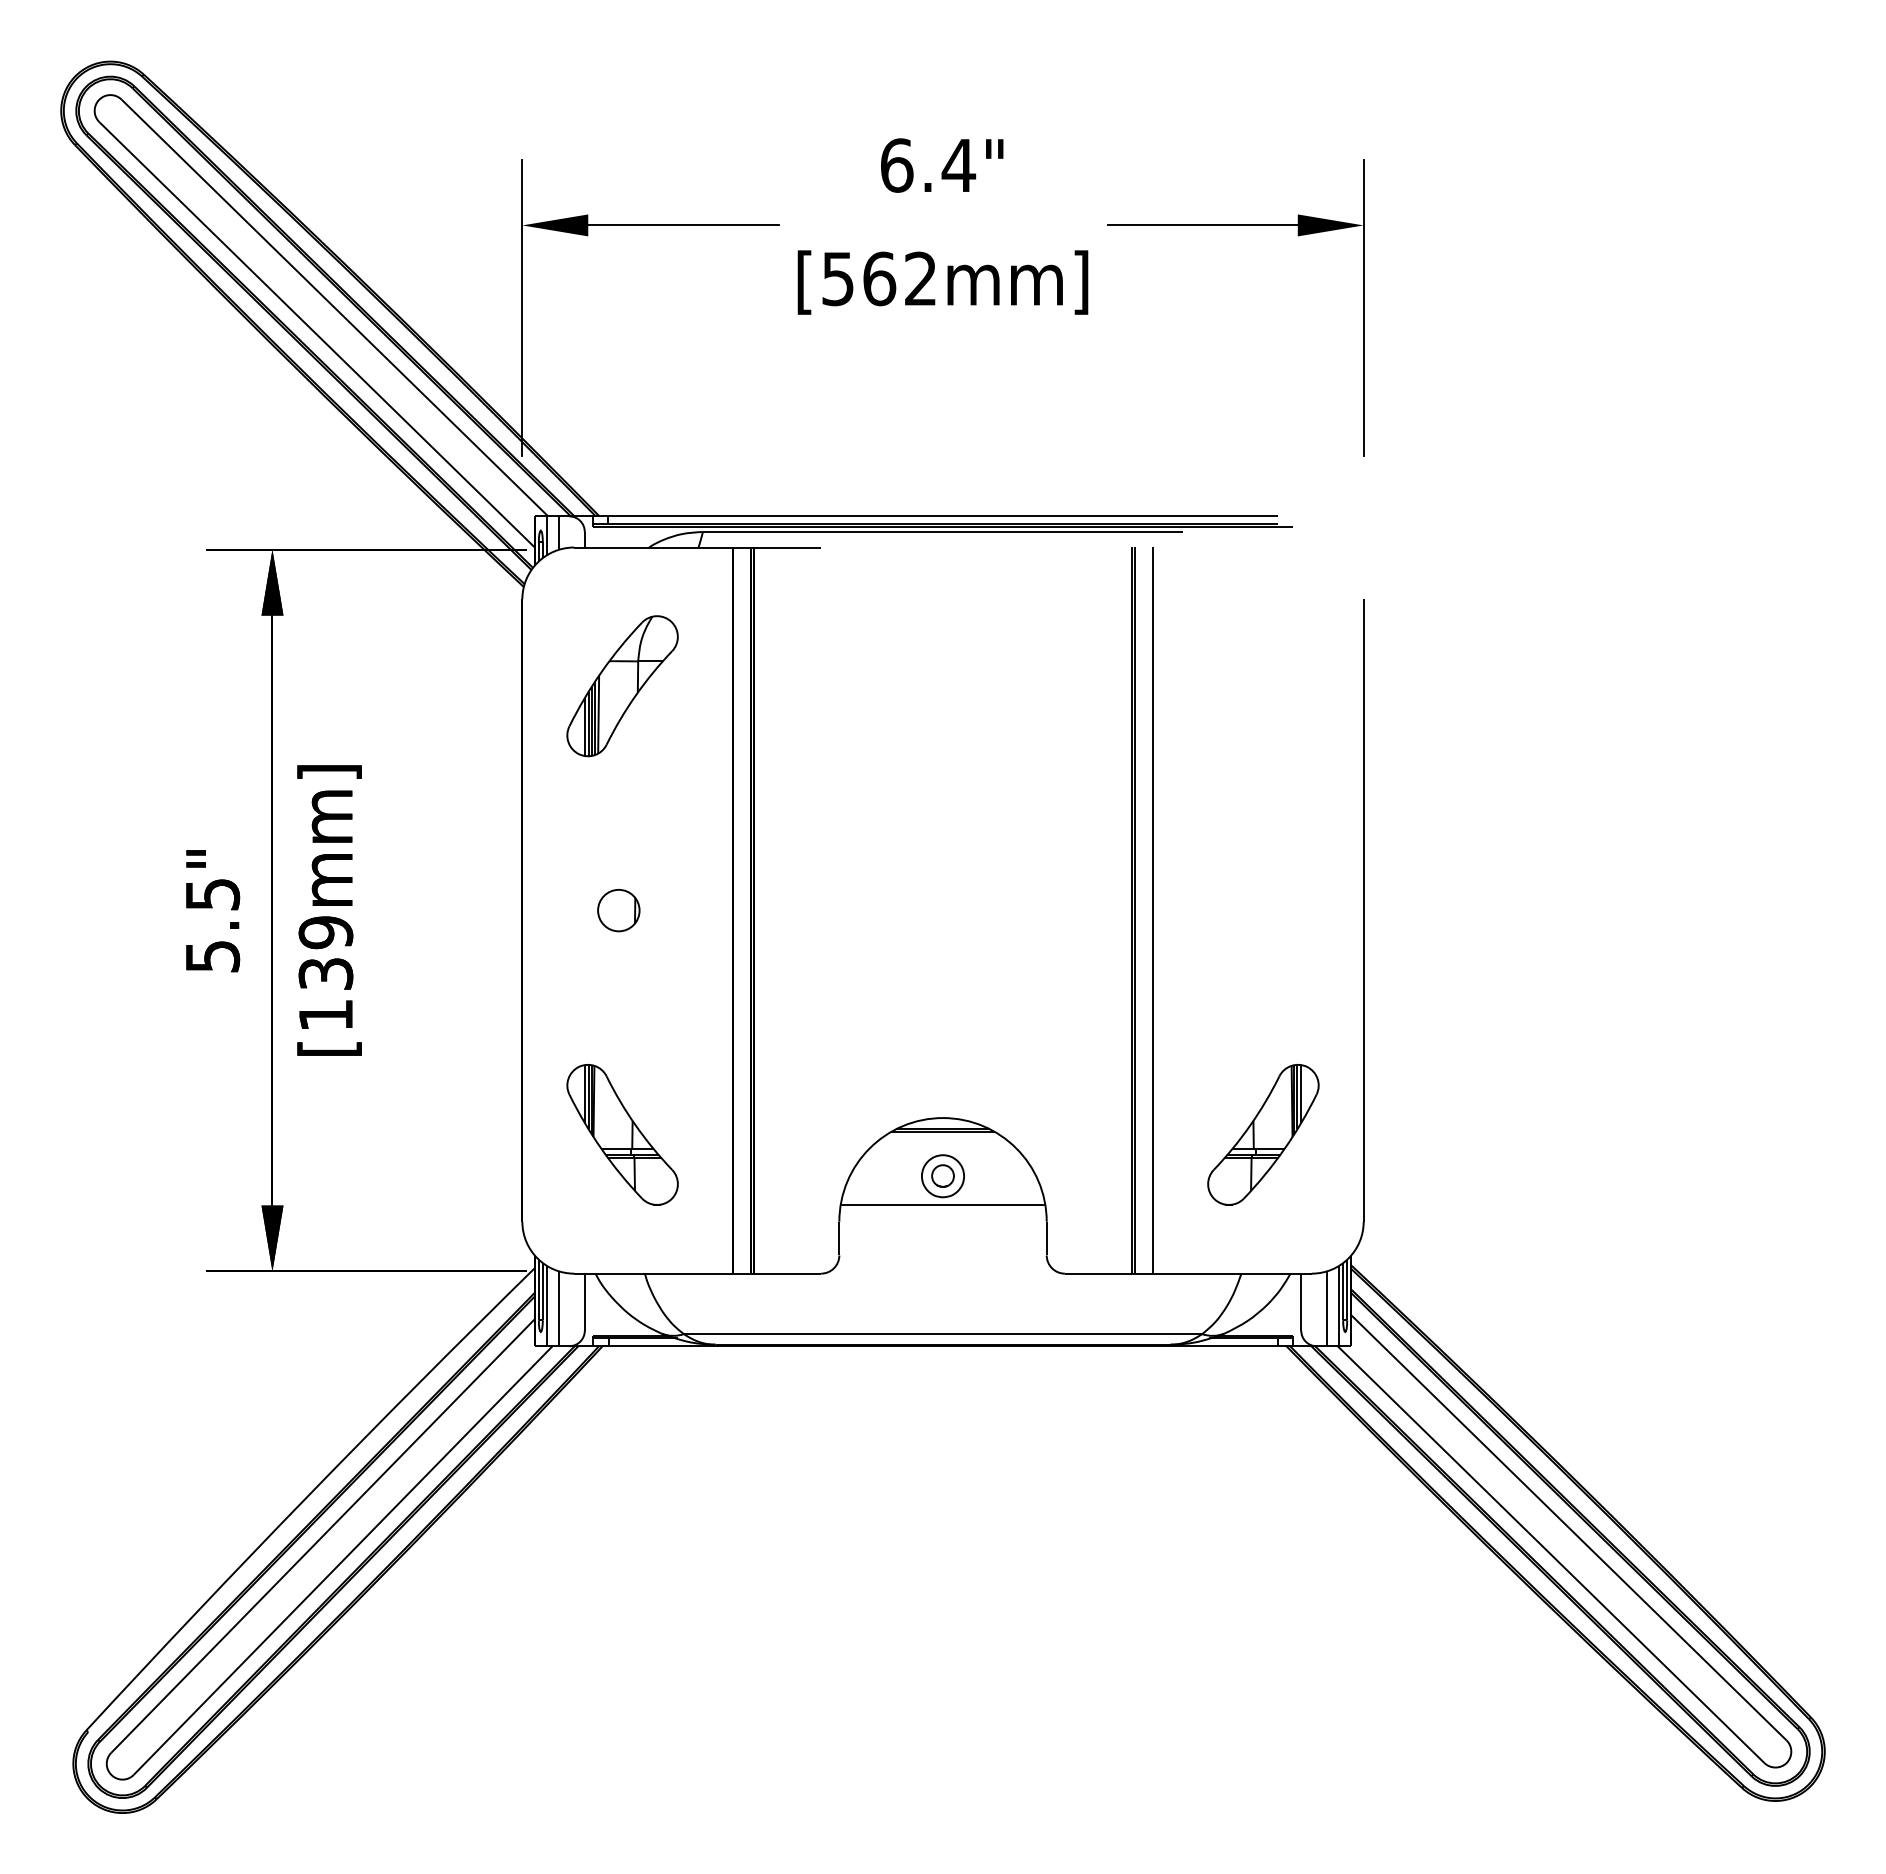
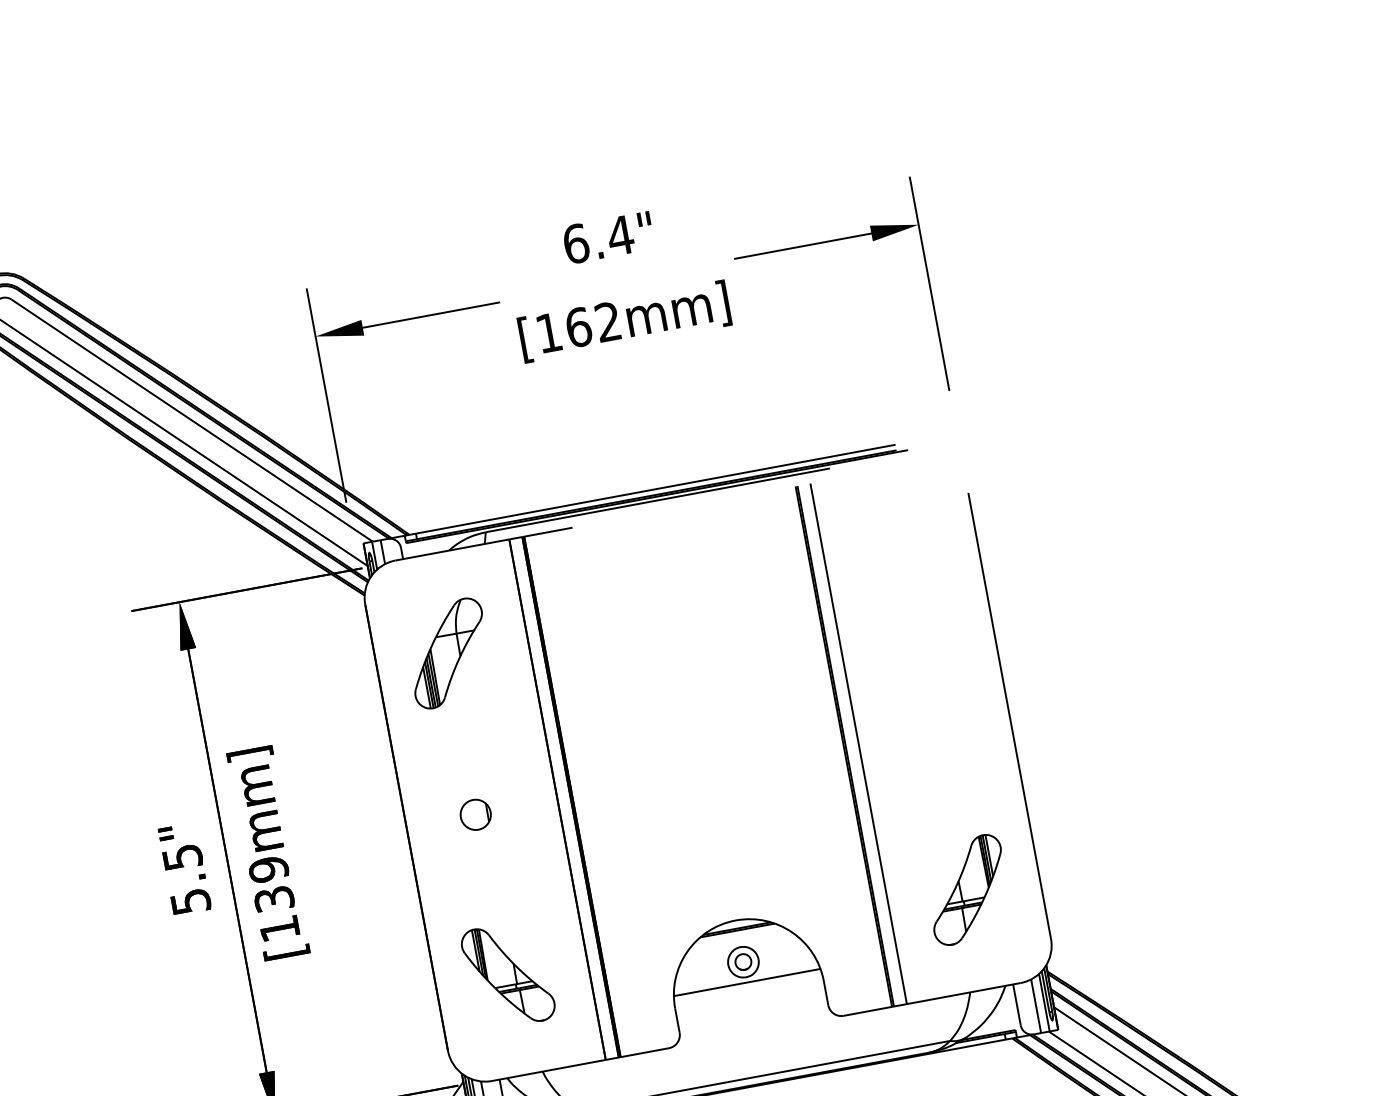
text: (837, 279) -> (548, 333), [562mm] -> [162mm]

